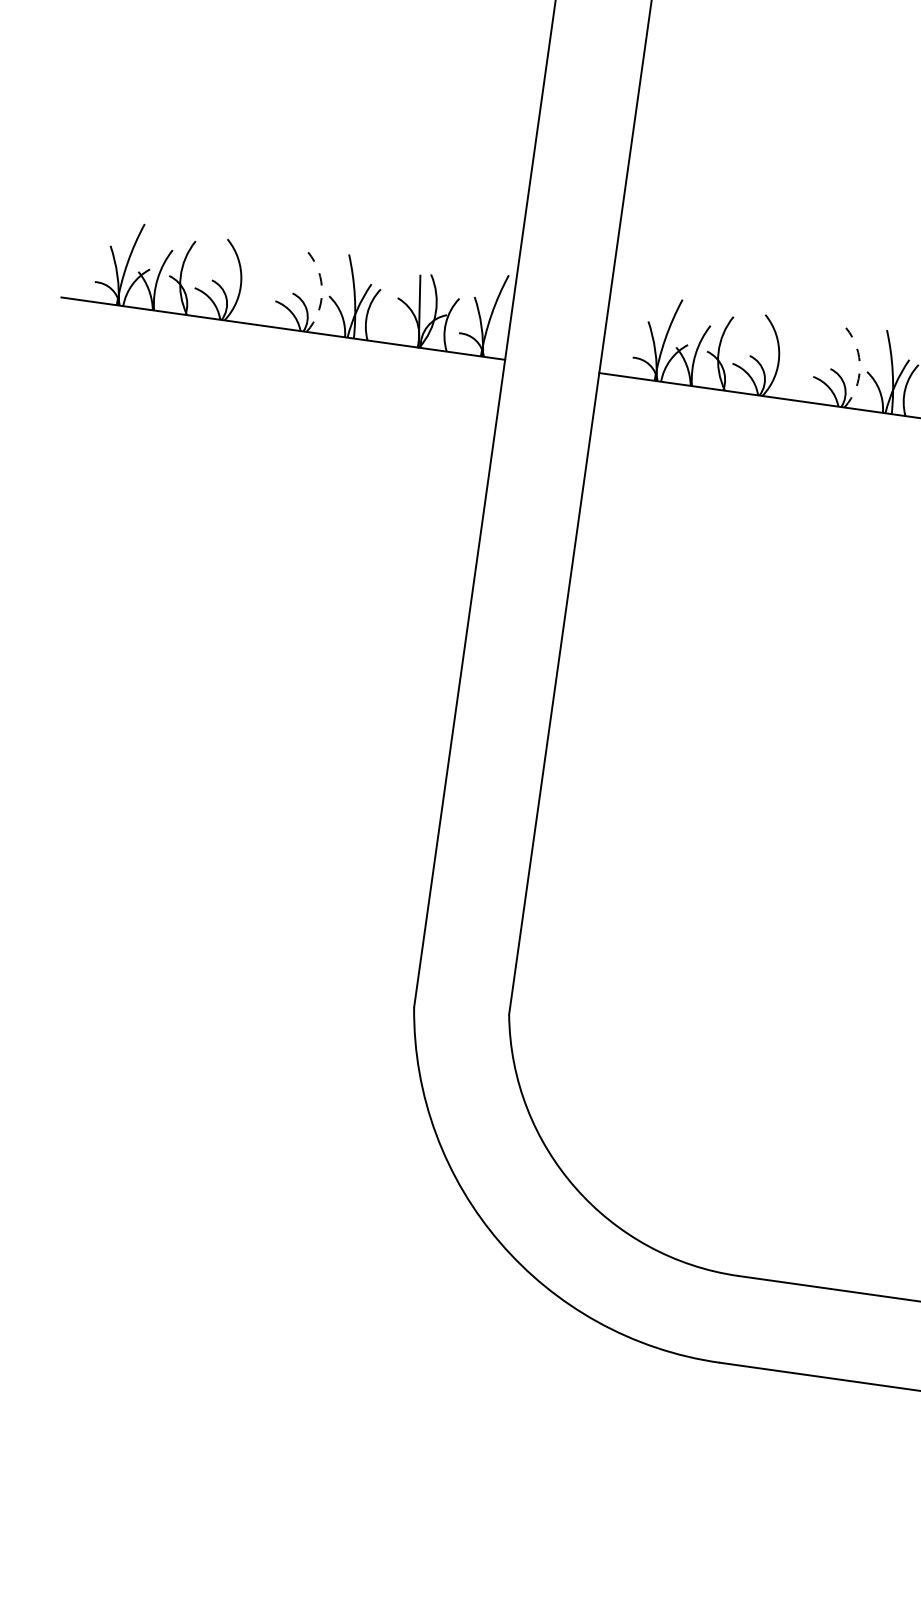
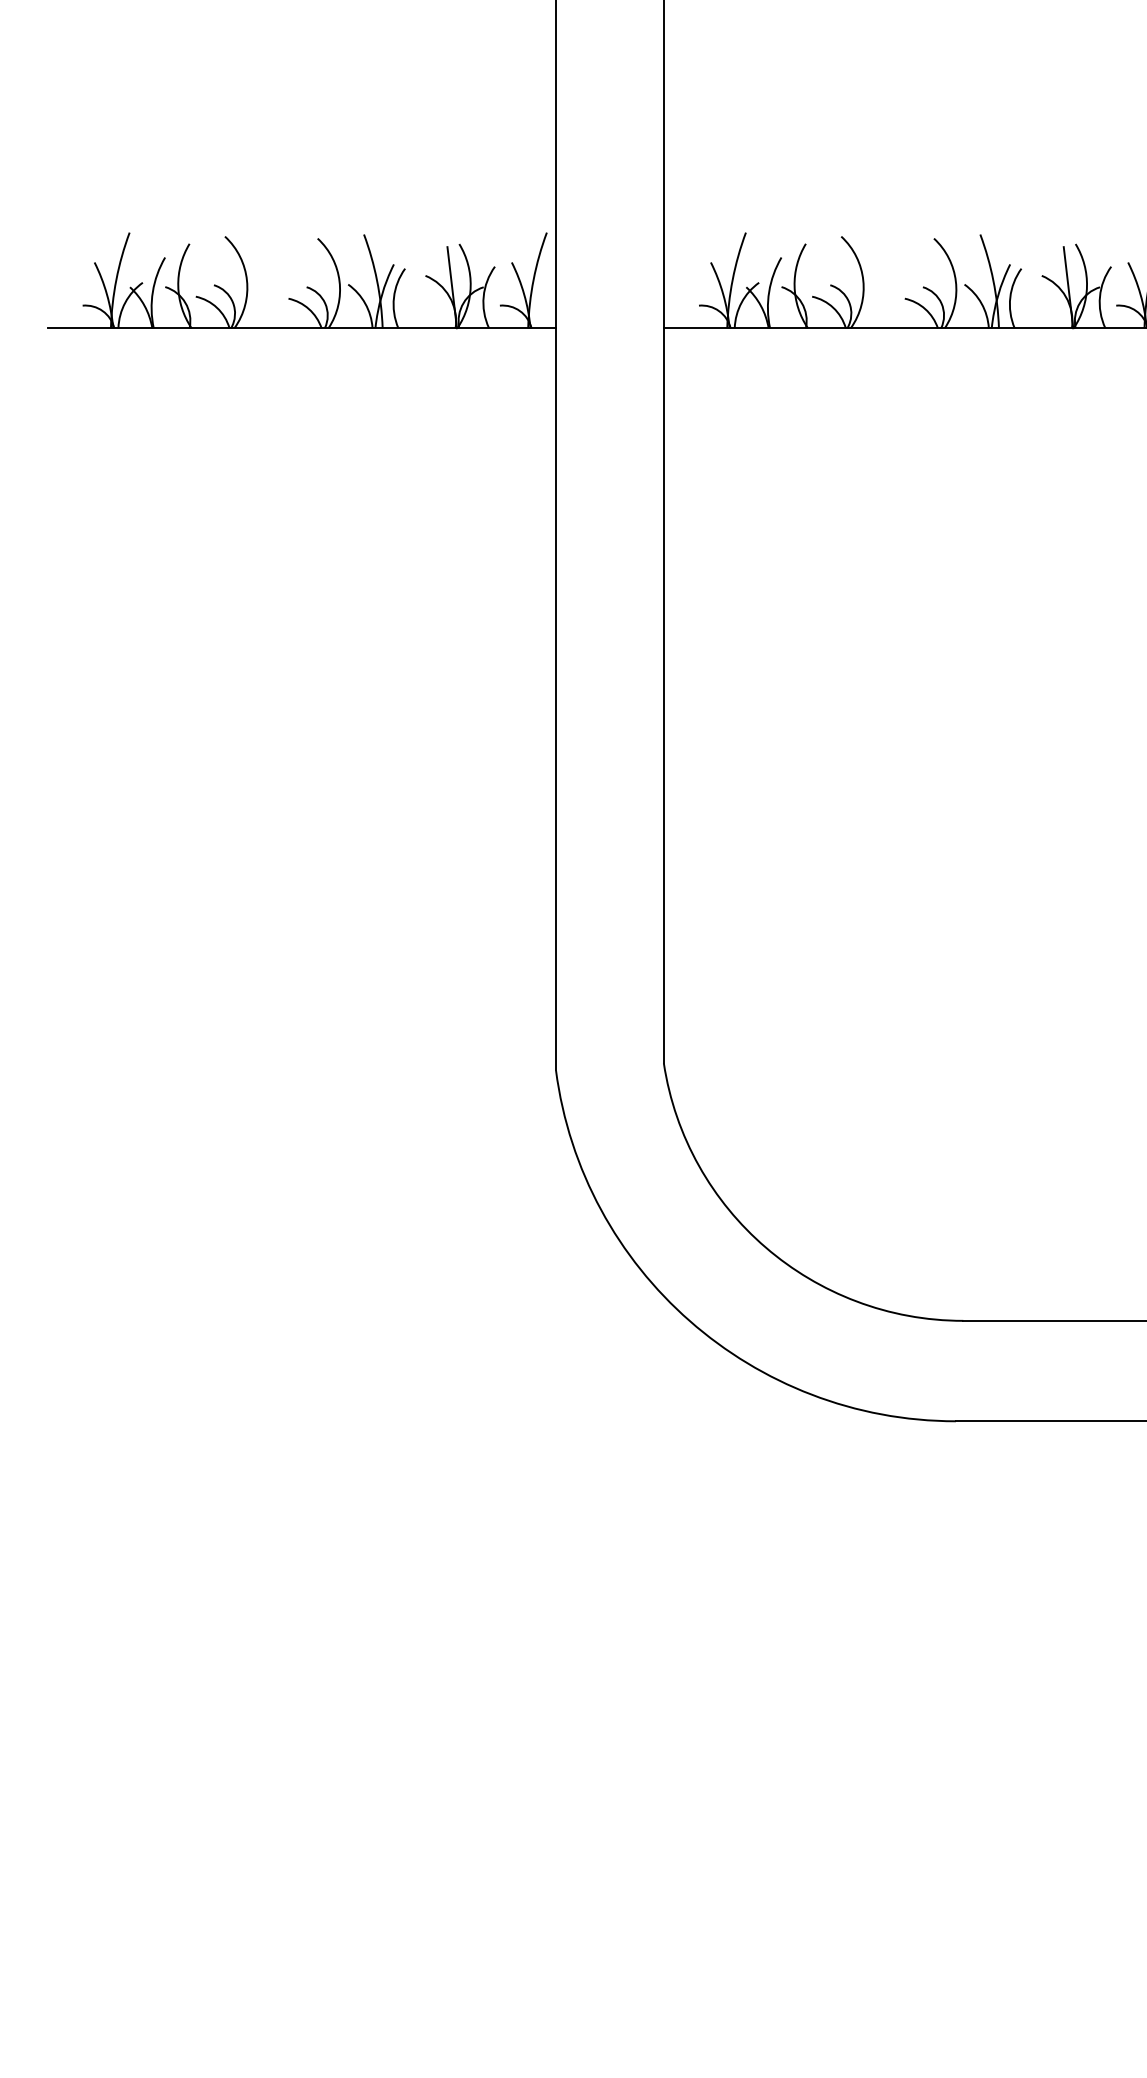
arc: (321, 292) -> (339, 281), dashed -> solid
arc: (859, 368) -> (955, 281), dashed -> solid

